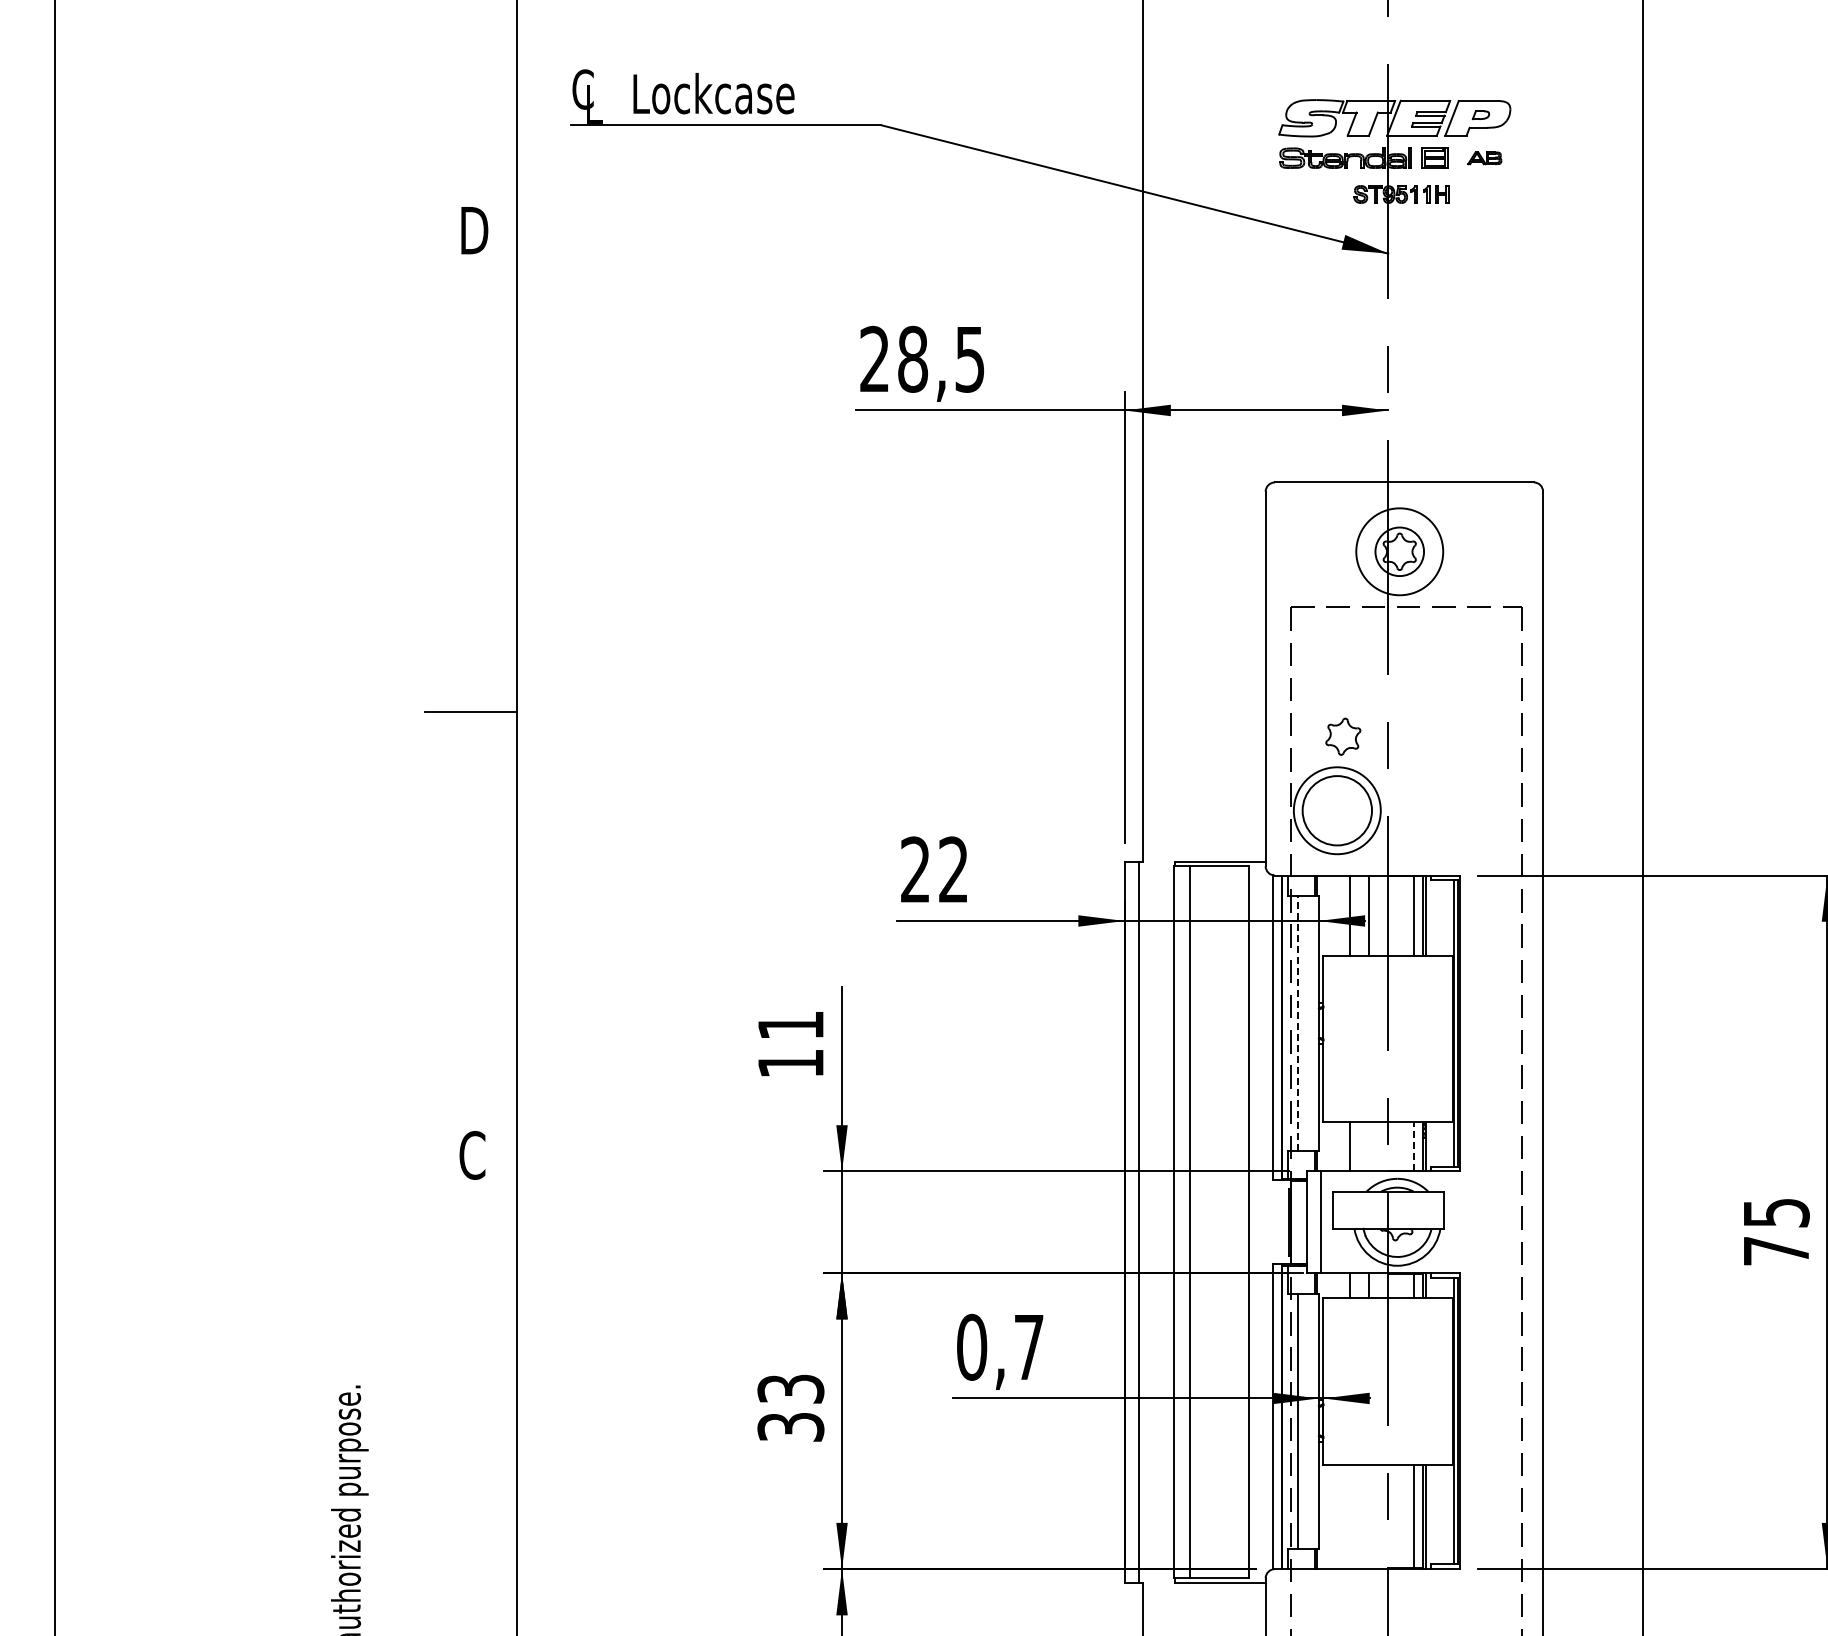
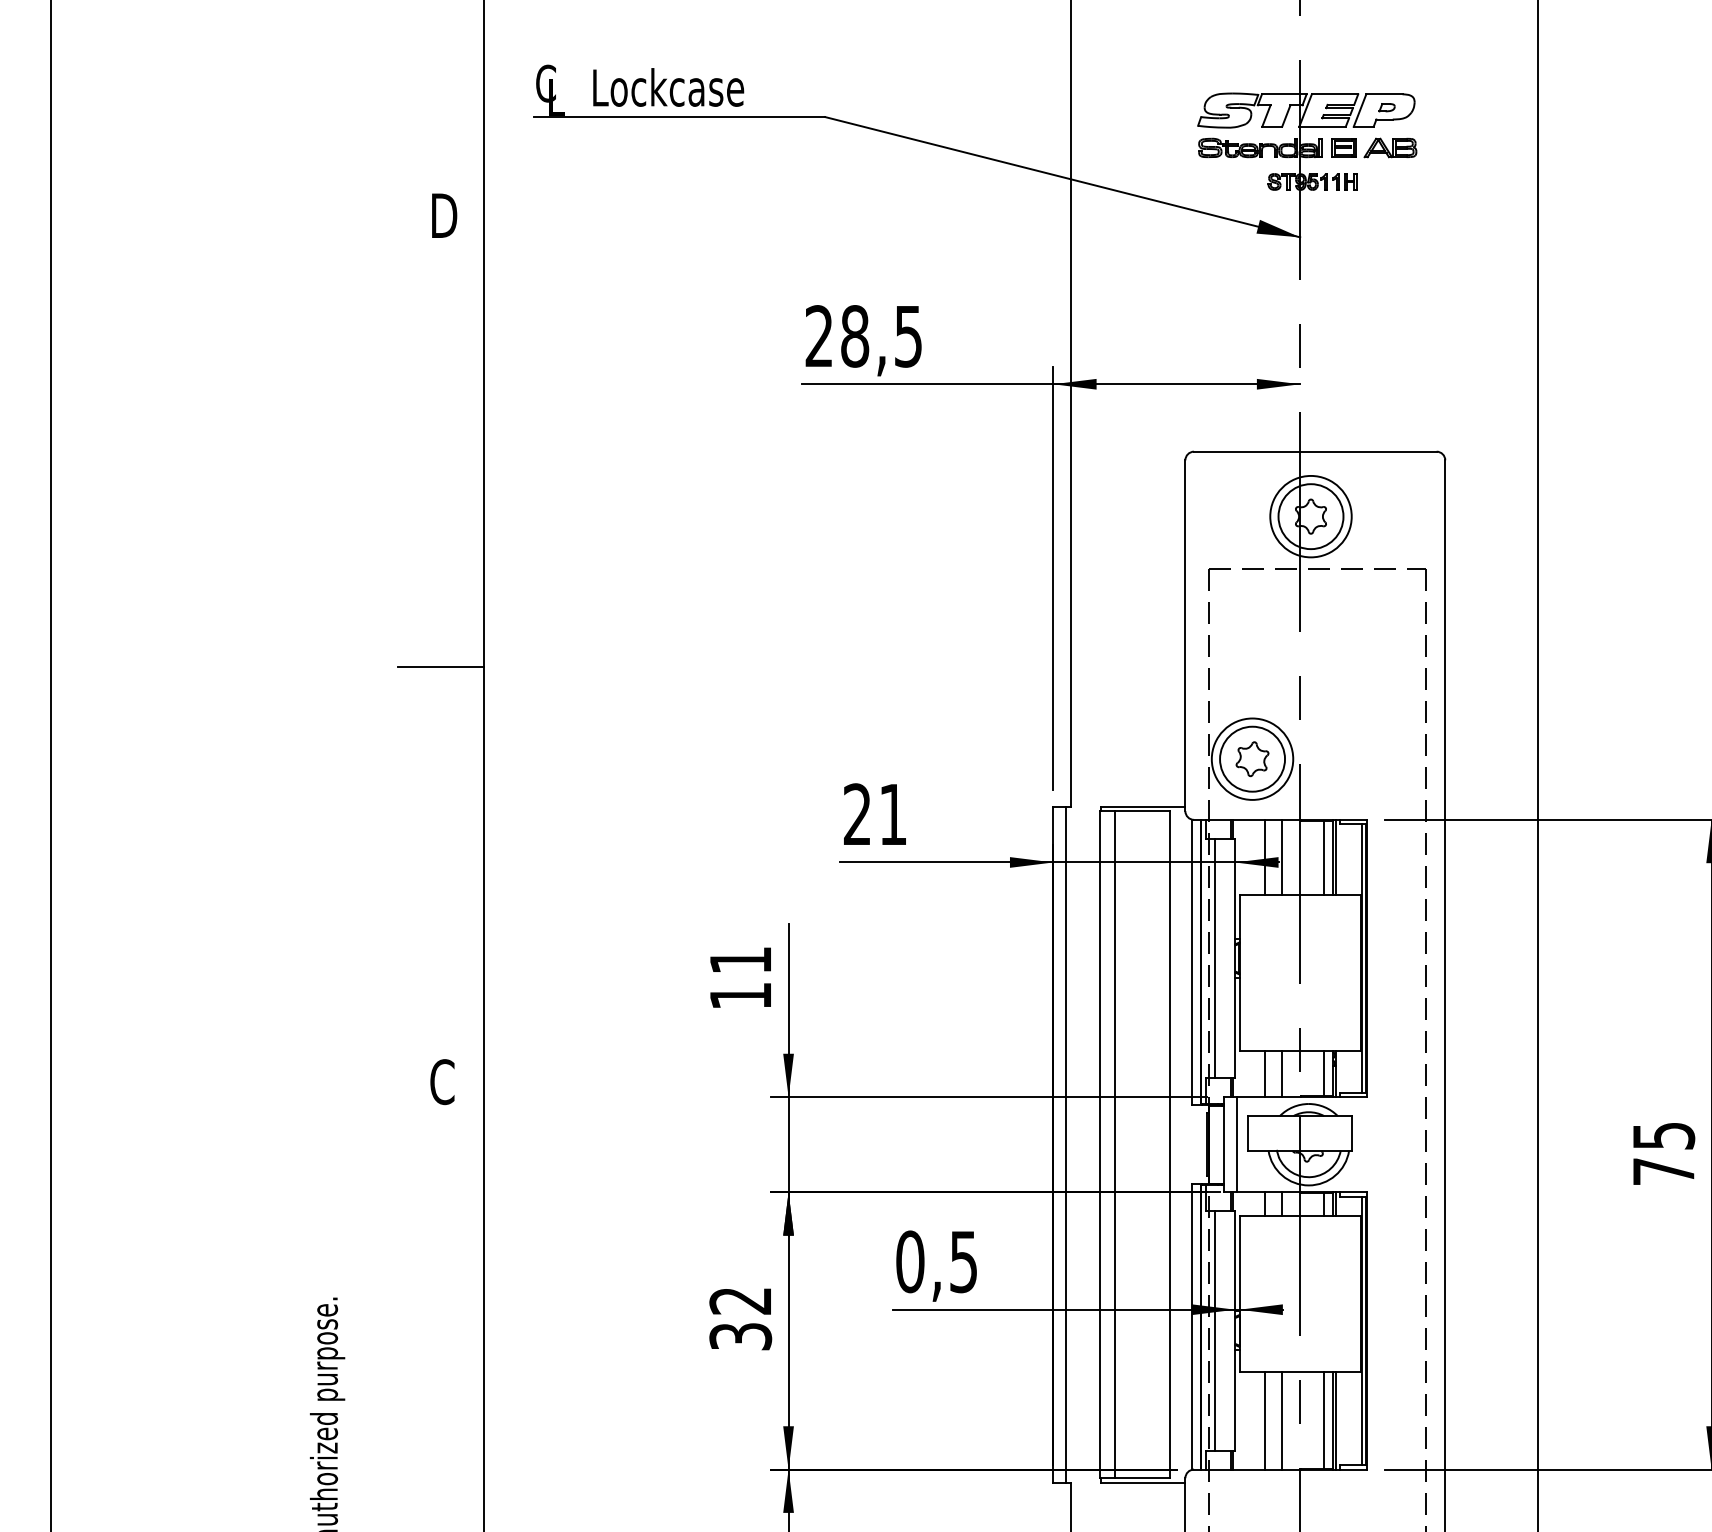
part: (1484, 158) -> (1390, 148), size x1.67
circle: (1399, 551) -> (1310, 516), size x1.43
part: (1343, 736) -> (1252, 758), moved
text: (953, 869) -> (892, 814), 22 -> 21
line: (1297, 1023) -> (1215, 958), dashed -> solid
line: (1413, 1145) -> (1323, 1072), dashed -> solid
line: (1369, 1146) -> (1282, 1073), added
text: (1028, 1347) -> (963, 1261), 0,7 -> 0,5
text: (790, 1388) -> (740, 1300), 33 -> 32
line: (1350, 1516) -> (1264, 1420), added
line: (1369, 1516) -> (1282, 1420), added

